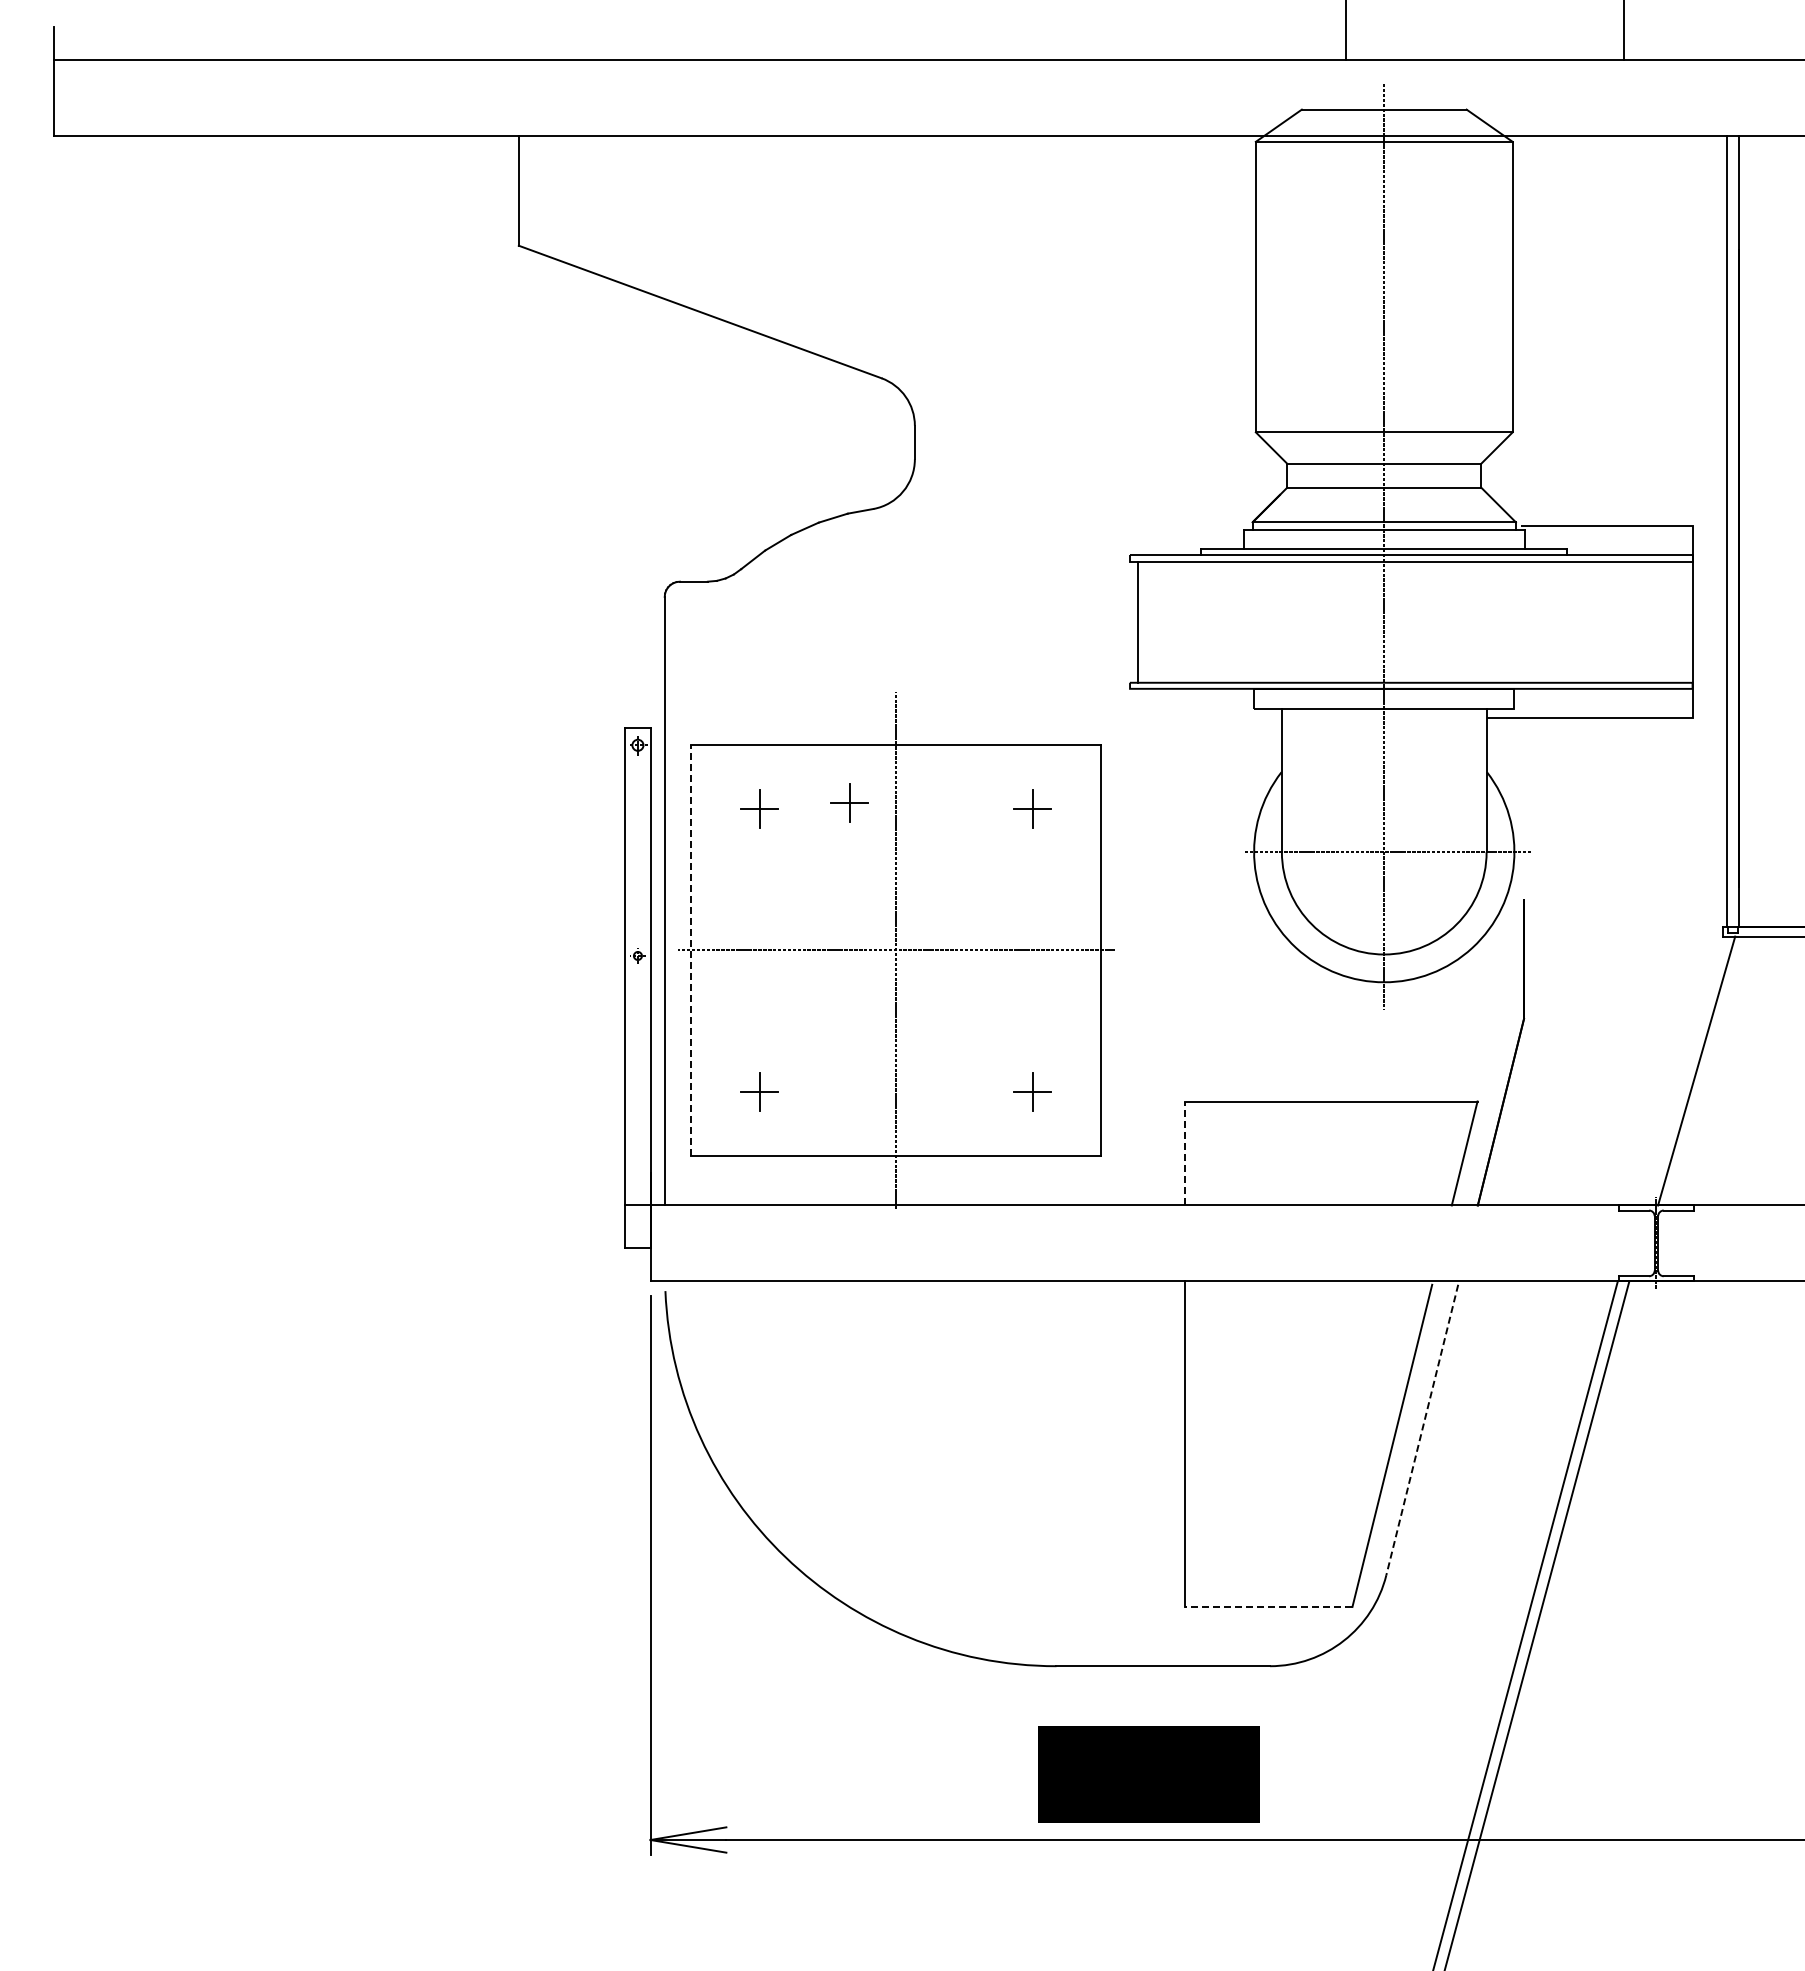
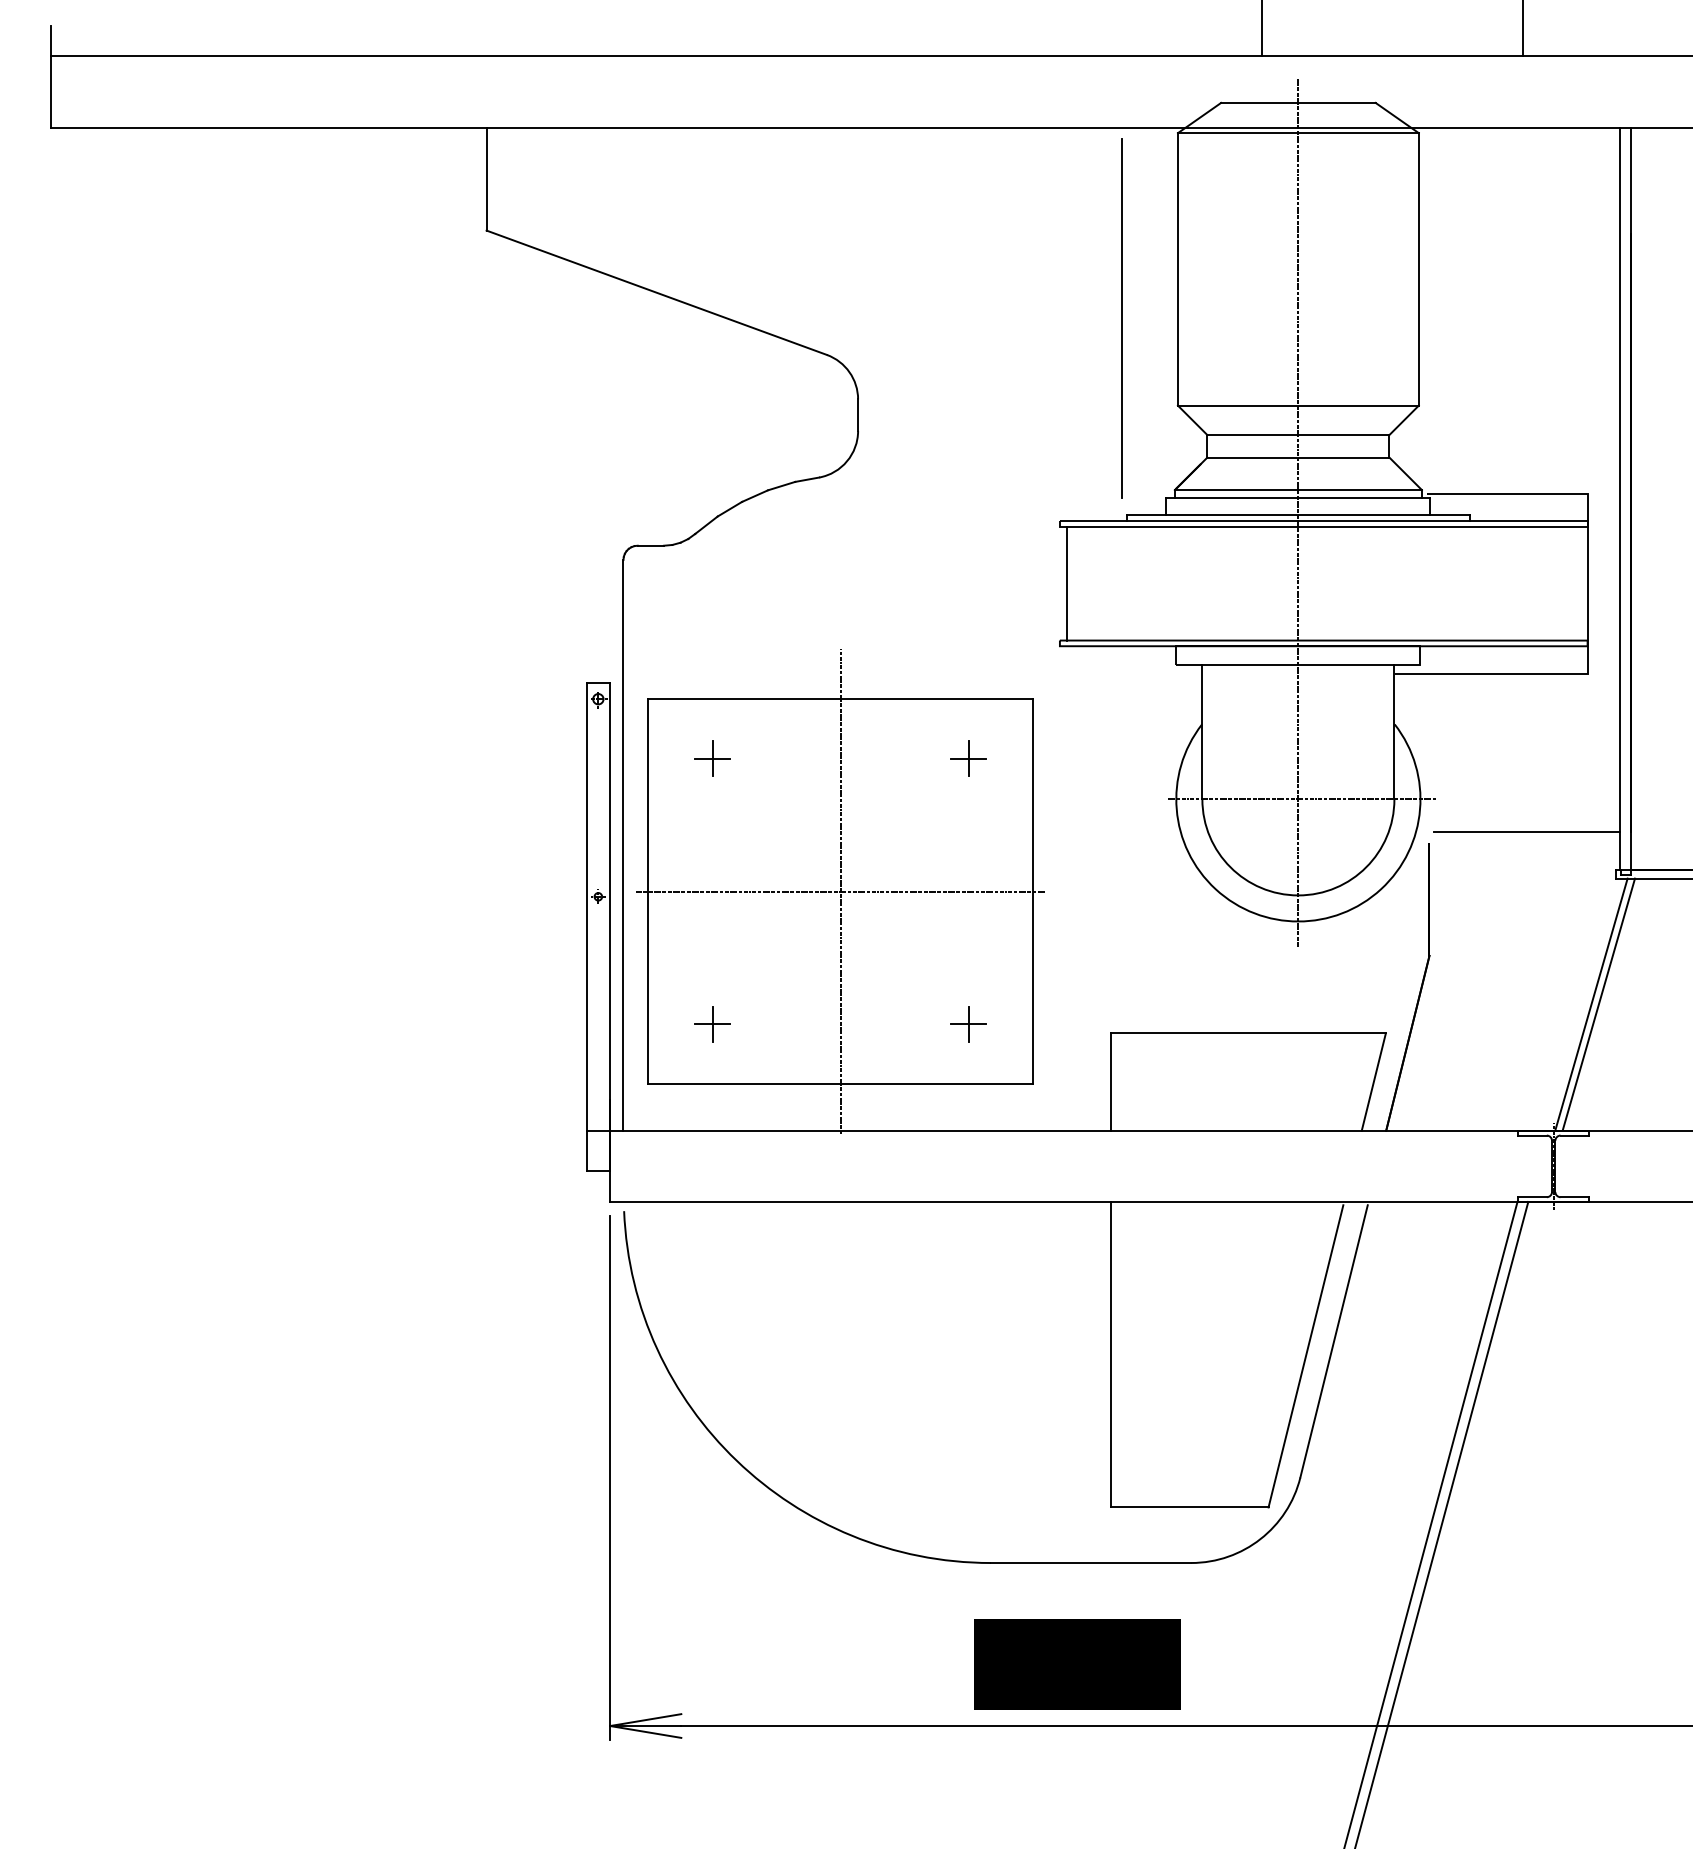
line: (1195, 339) -> (1121, 318), added
part: (849, 802) -> (796, 752), removed
line: (1627, 886) -> (1526, 831), added
line: (691, 949) -> (648, 890), dashed -> solid
line: (1704, 1070) -> (1598, 1004), added
line: (1184, 1153) -> (1111, 1082), dashed -> solid
line: (1422, 1429) -> (1334, 1340), dashed -> solid
line: (1268, 1606) -> (1189, 1506), dashed -> solid

